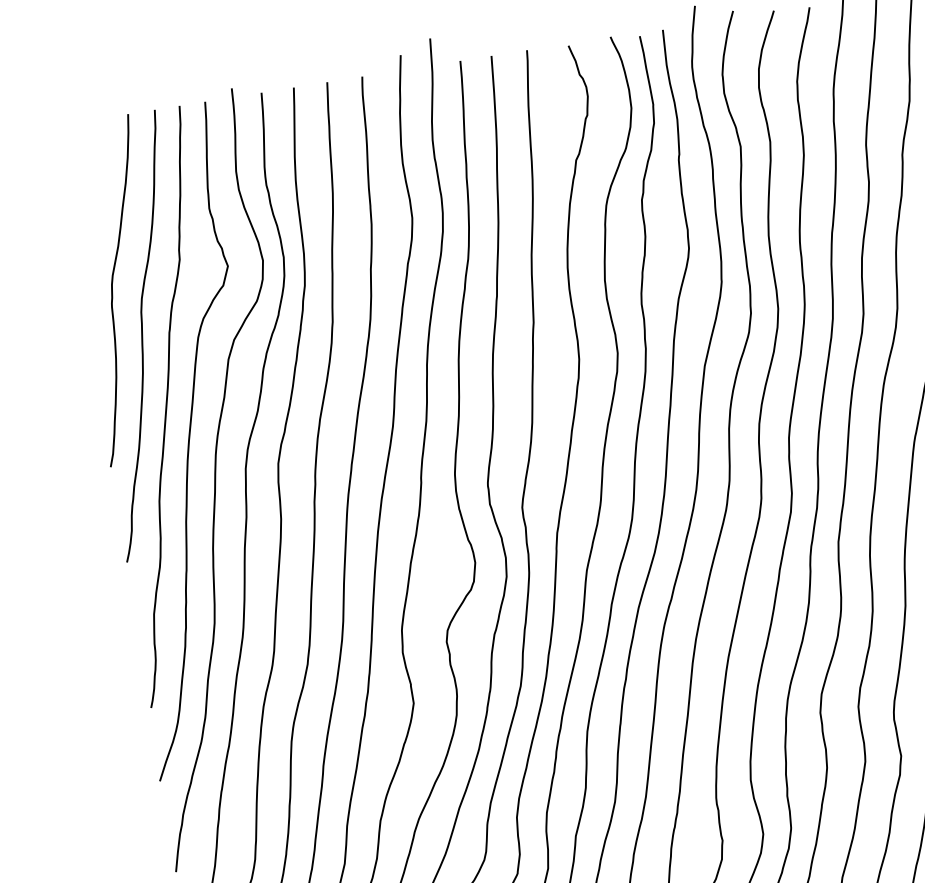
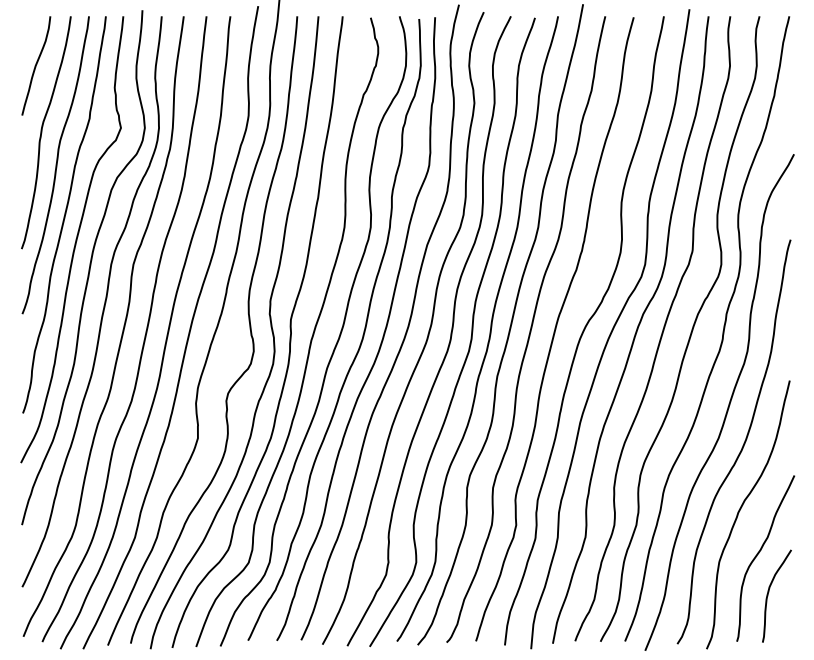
curve: (89, 194) -> (36, 65), added

